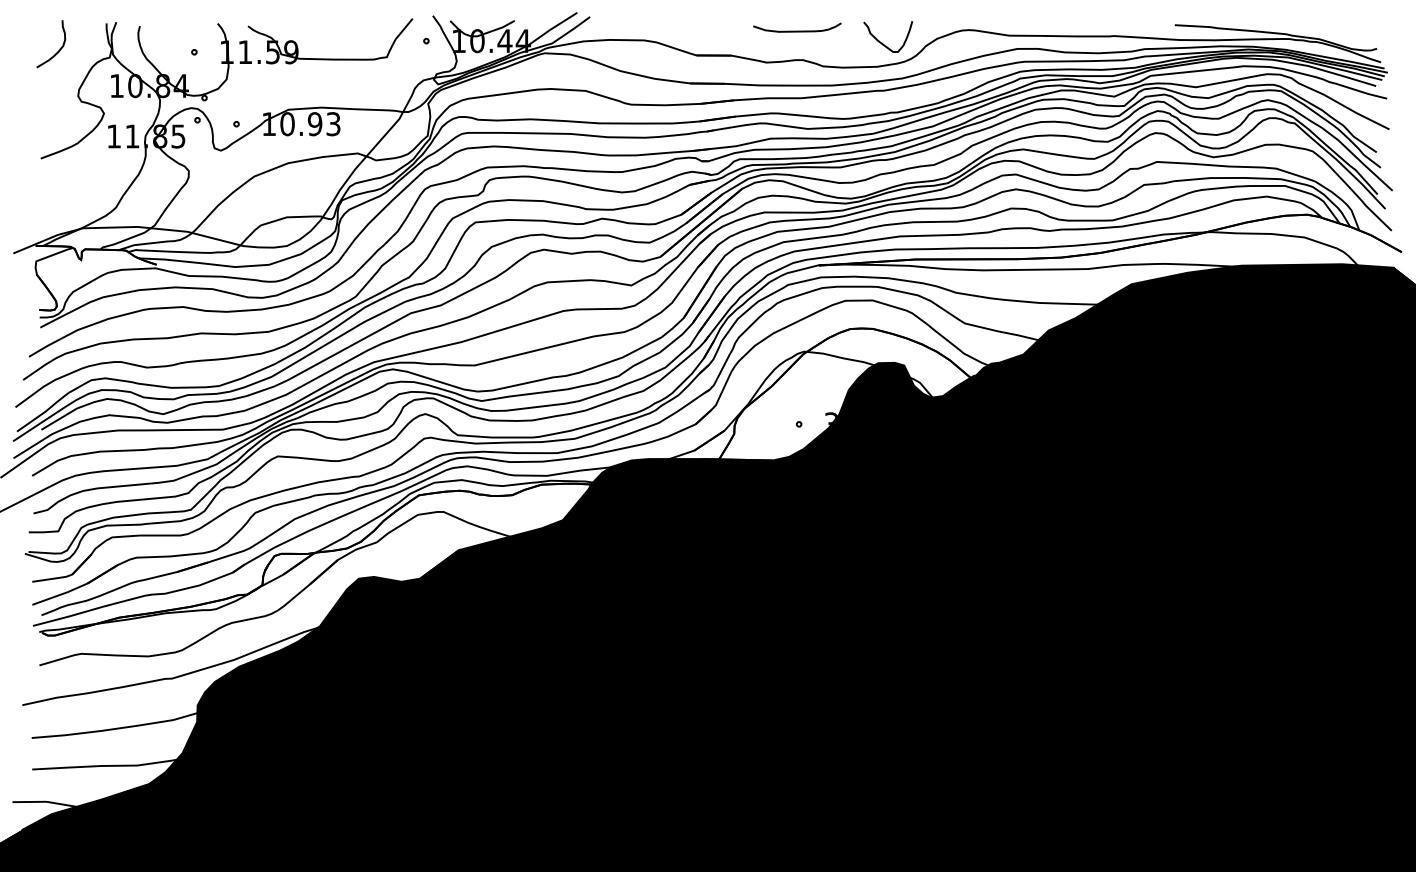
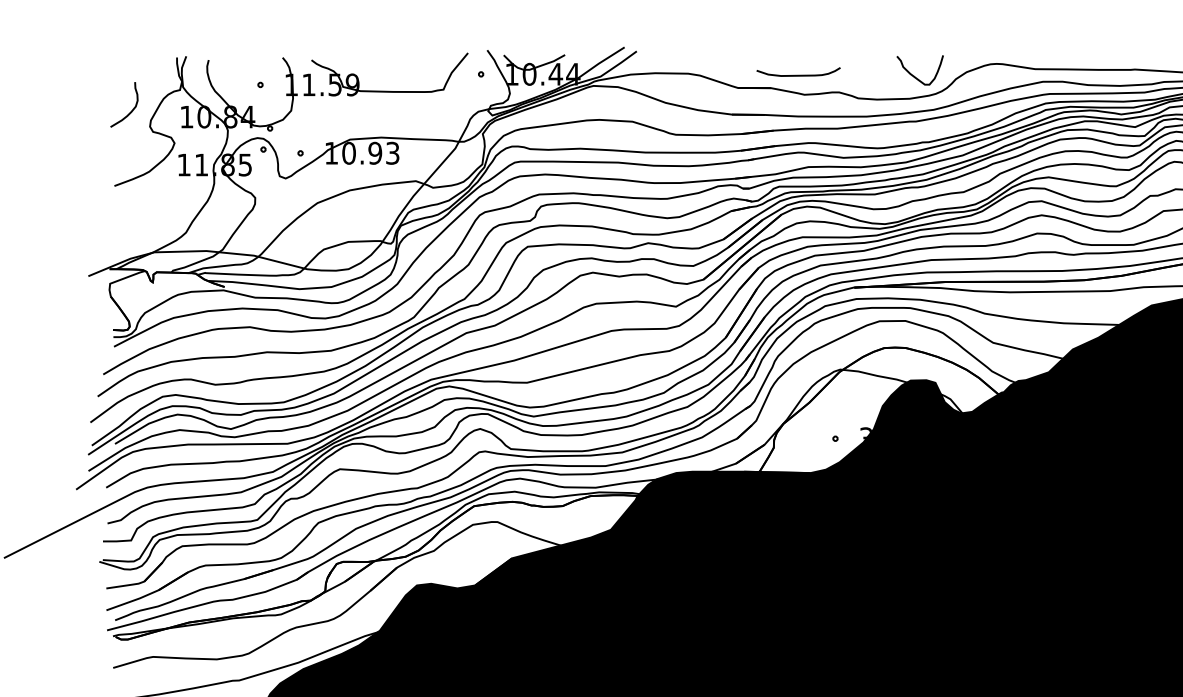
curve: (797, 30) -> (798, 74), moved
curve: (58, 50) -> (131, 110), moved

